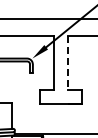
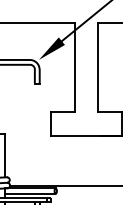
line: (68, 63) -> (99, 68), dashed -> solid

